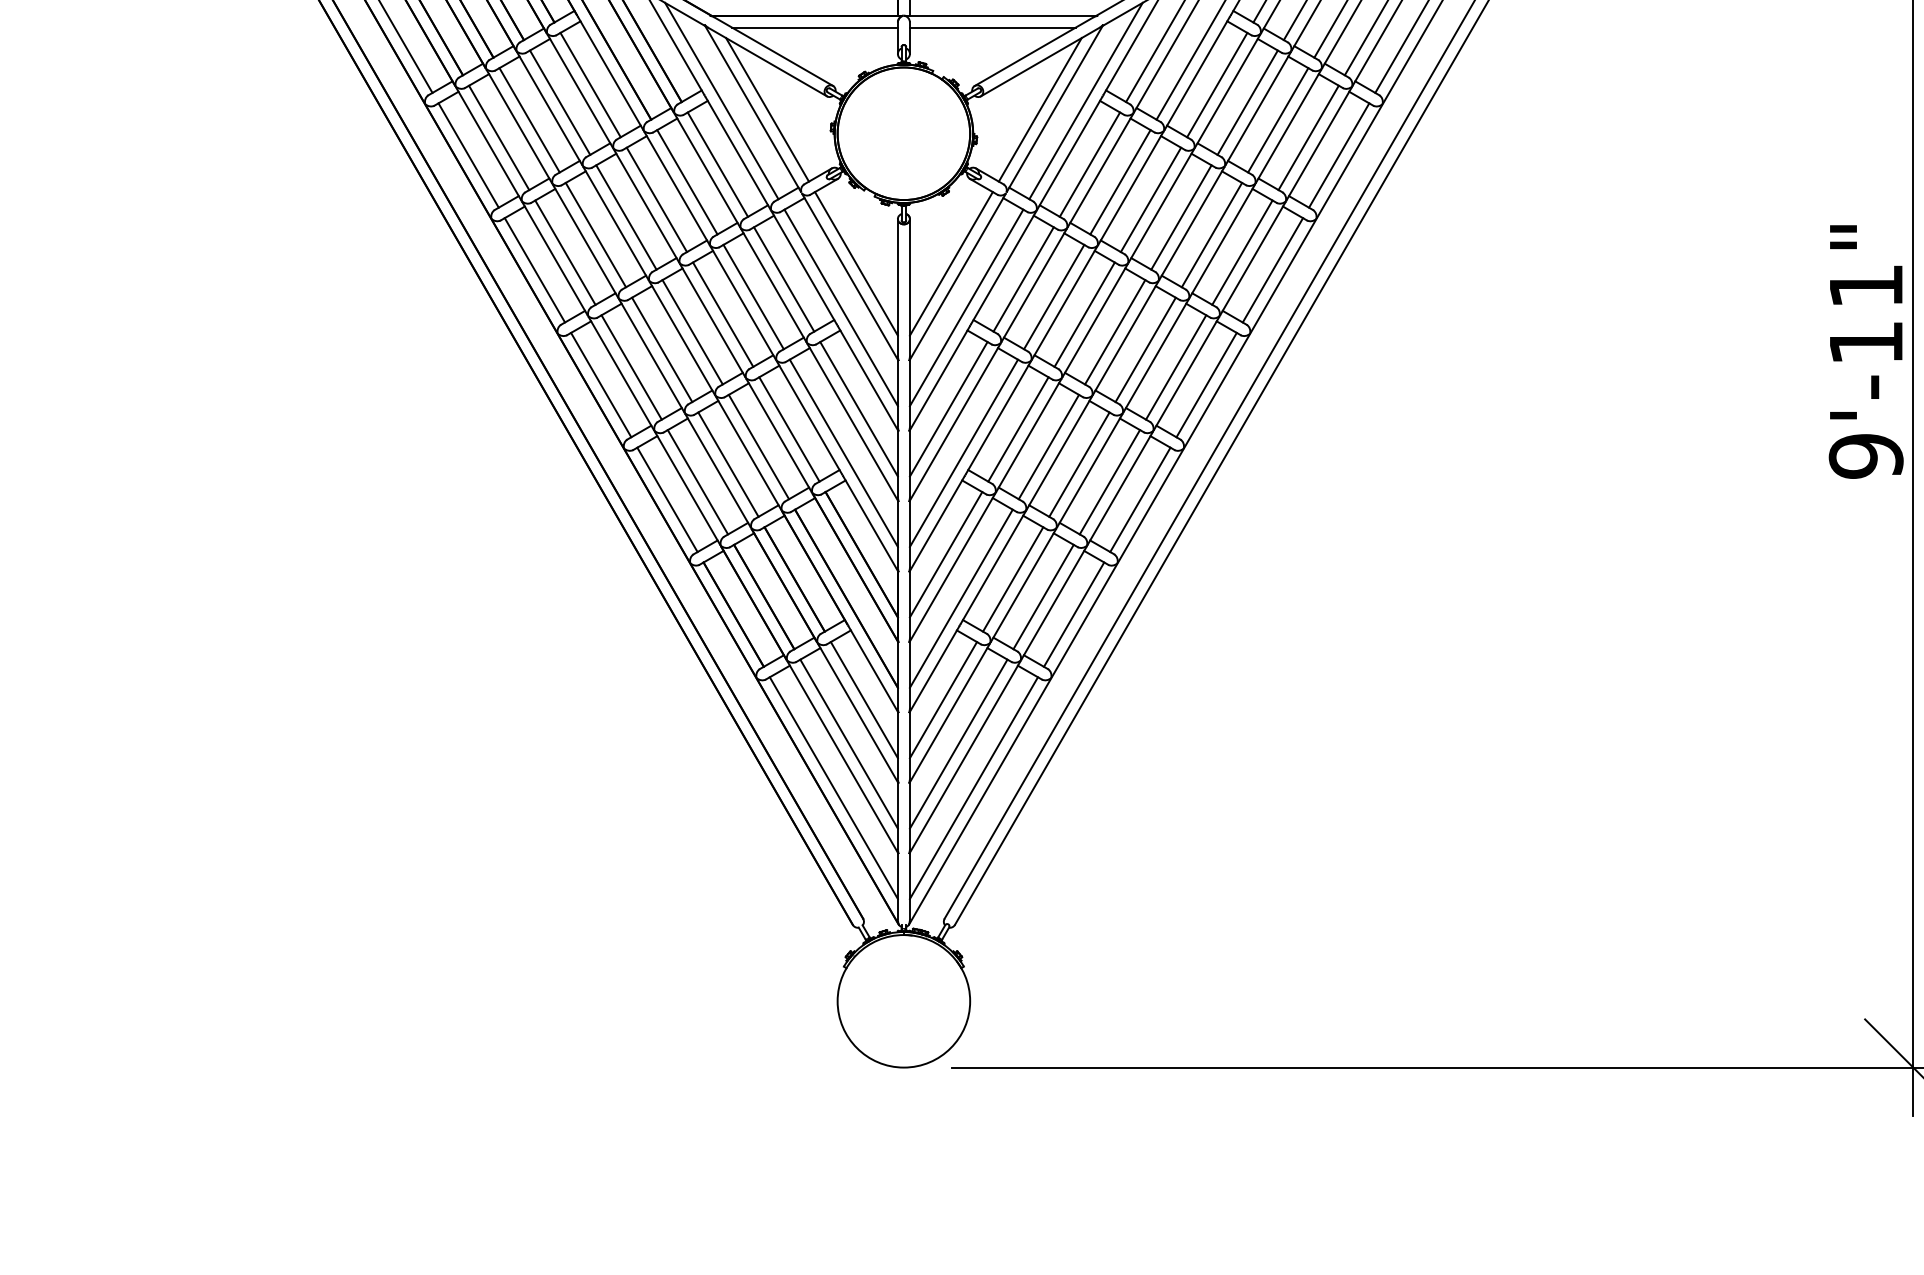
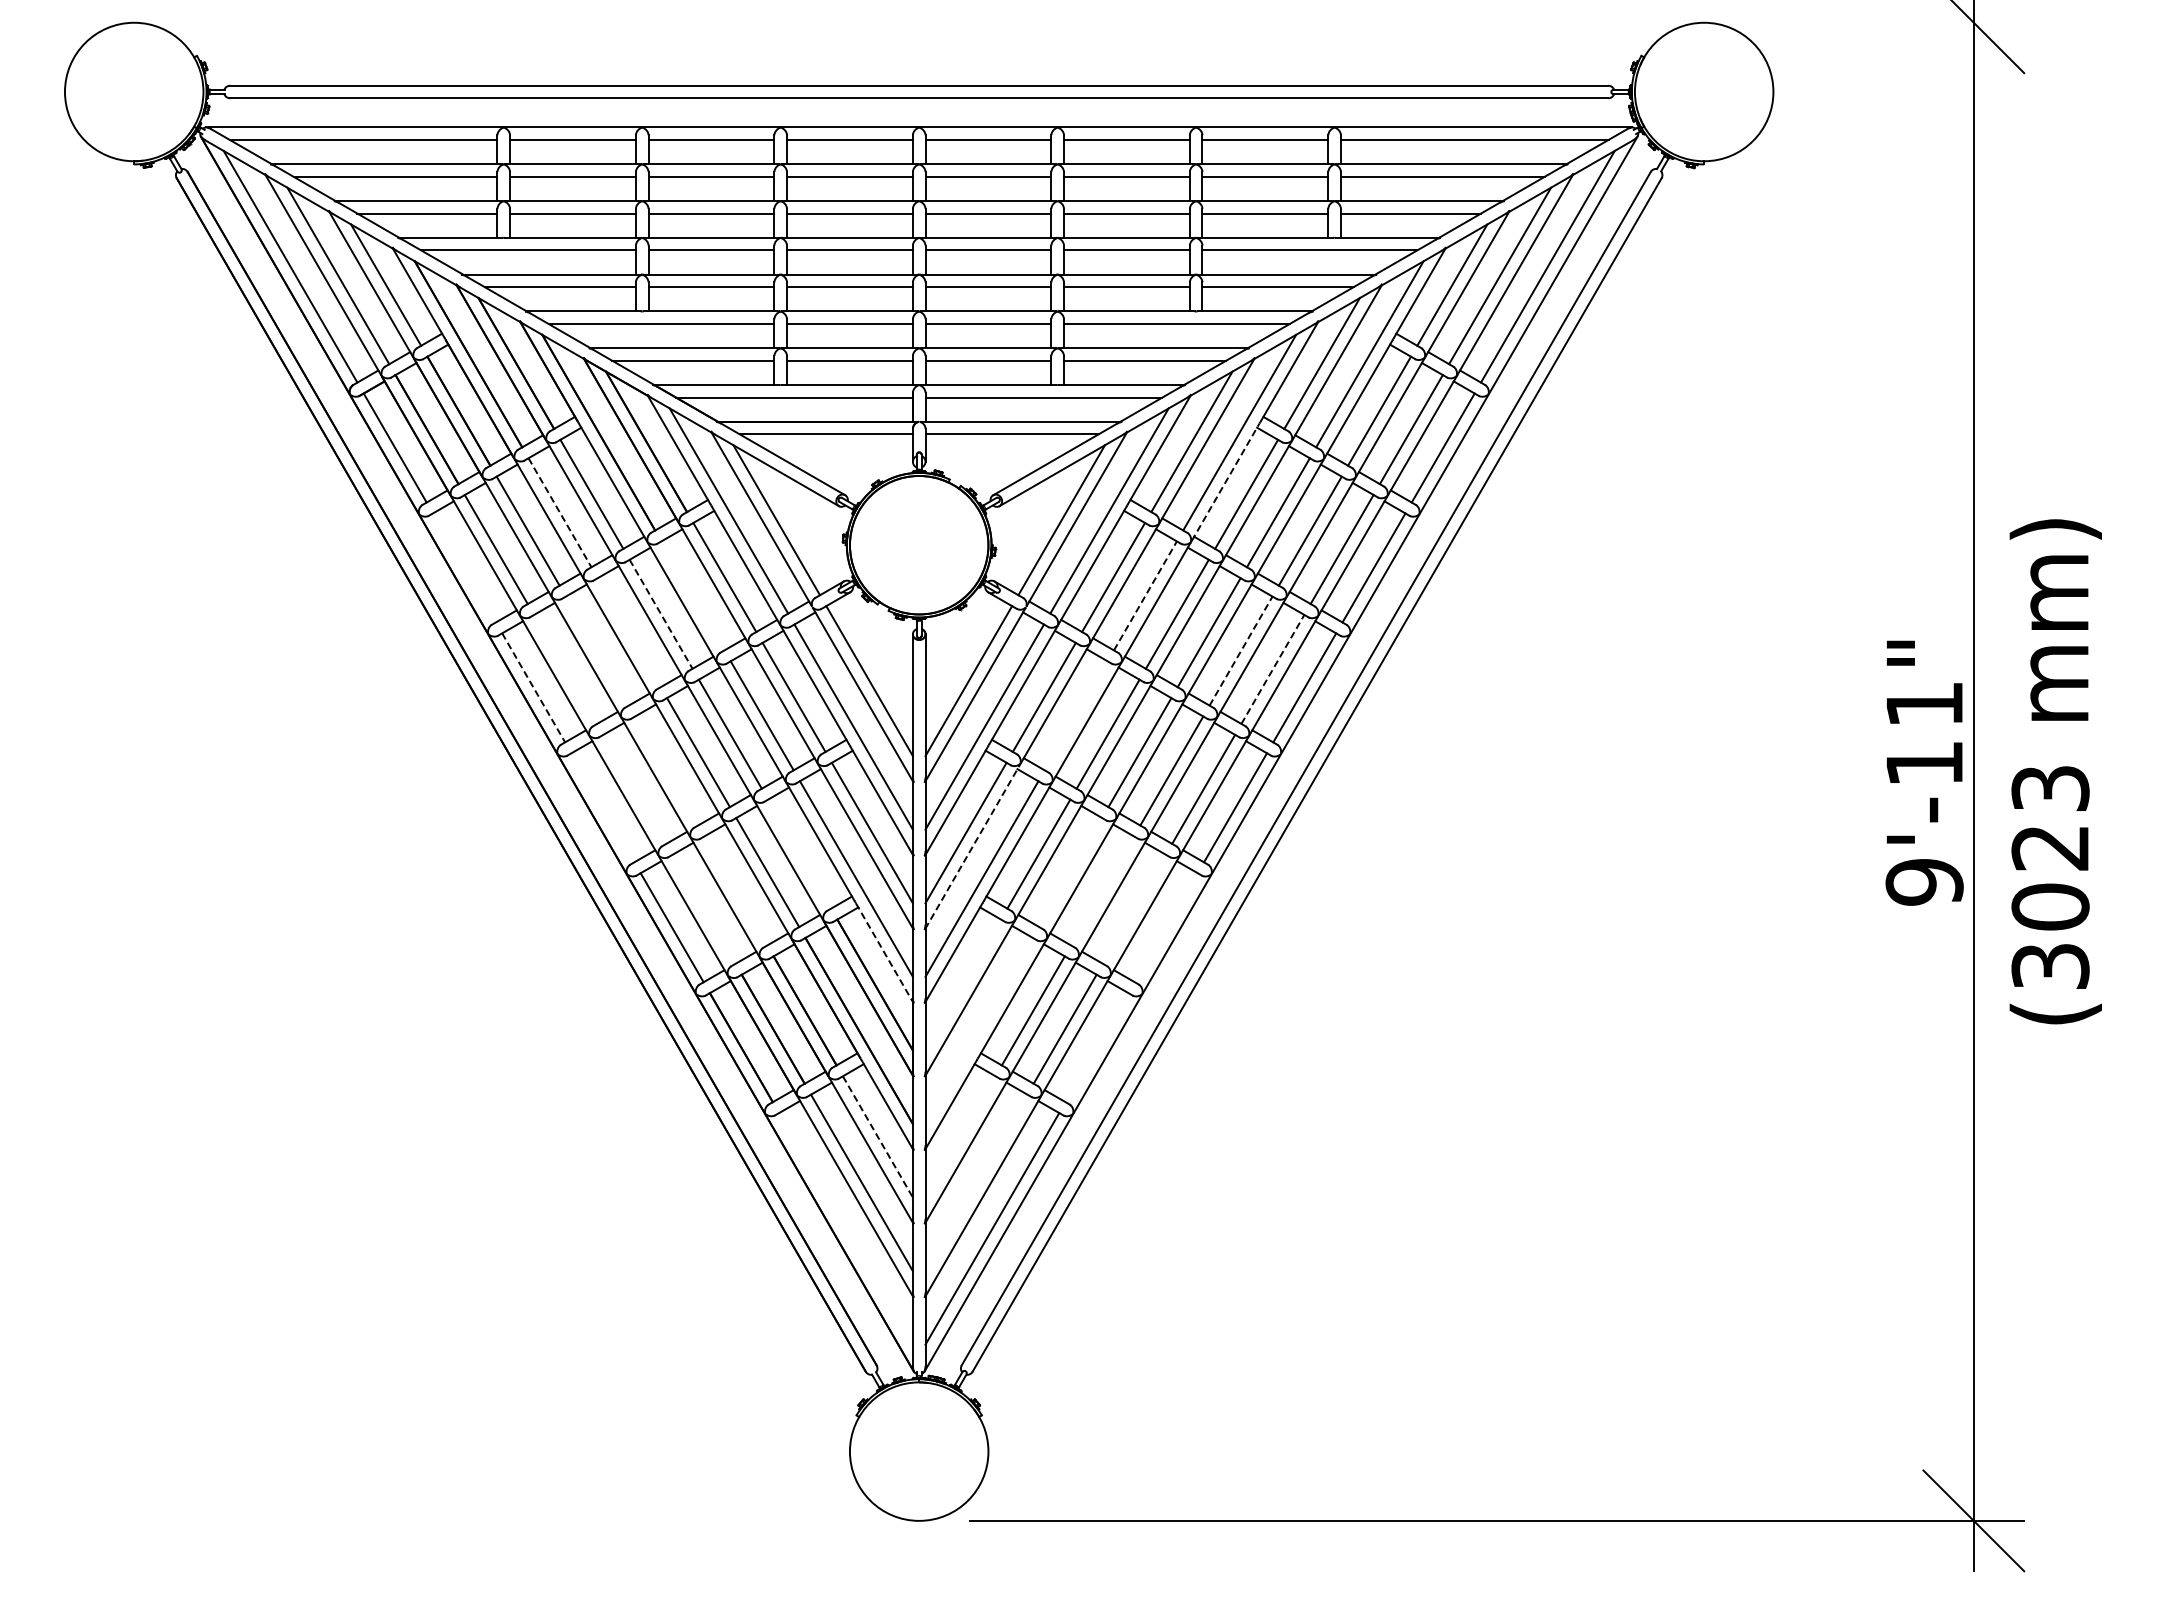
line: (1197, 73) -> (1225, 482), solid -> dashed
line: (560, 102) -> (560, 512), solid -> dashed
line: (467, 155) -> (463, 567), removed
line: (686, 181) -> (692, 595), removed
line: (1120, 181) -> (1145, 595), solid -> dashed
line: (657, 200) -> (661, 614), solid -> dashed
line: (625, 217) -> (628, 632), removed
line: (595, 234) -> (596, 650), removed
line: (1212, 235) -> (1241, 651), solid -> dashed
line: (565, 251) -> (565, 668), removed
line: (1242, 252) -> (1272, 669), solid -> dashed
line: (534, 269) -> (533, 687), solid -> dashed
line: (1053, 296) -> (1075, 715), removed
line: (662, 349) -> (666, 770), removed
line: (631, 366) -> (634, 788), removed
line: (600, 384) -> (602, 807), removed
line: (954, 423) -> (972, 847), solid -> dashed
line: (789, 428) -> (799, 853), removed
line: (1048, 447) -> (1070, 872), removed
line: (728, 464) -> (735, 890), removed
line: (1079, 464) -> (1102, 890), removed
line: (697, 481) -> (703, 908), removed
line: (1109, 481) -> (1133, 908), removed
line: (1139, 499) -> (1165, 927), removed
line: (870, 524) -> (884, 953), solid -> dashed
line: (946, 554) -> (963, 984), removed
line: (960, 599) -> (978, 1031), removed
line: (1073, 614) -> (1096, 1047), removed
line: (943, 699) -> (960, 1136), removed
line: (864, 700) -> (878, 1137), solid -> dashed
line: (958, 743) -> (976, 1182), removed
line: (833, 787) -> (845, 1228), removed

